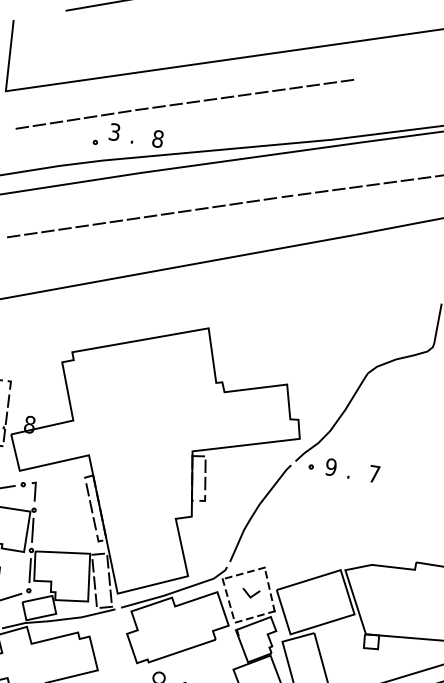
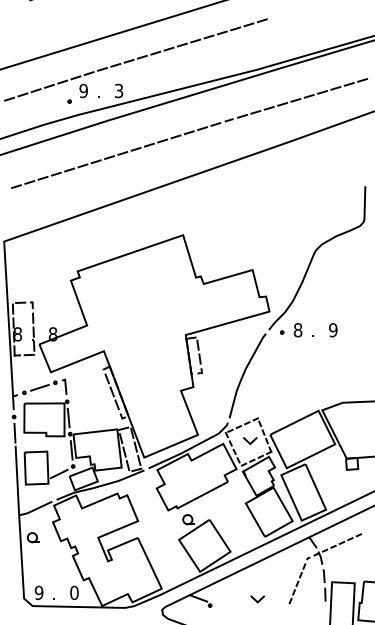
text: (114, 131) -> (83, 90), 3 -> 9
text: (157, 139) -> (118, 91), 8 -> 3
text: (330, 467) -> (297, 330), 9 -> 8
text: (374, 474) -> (333, 330), 7 -> 9

